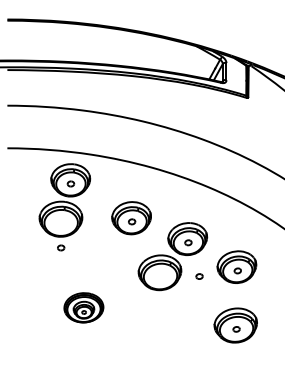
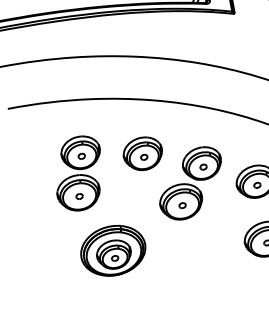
part: (64, 200) -> (78, 173), moved
part: (199, 276) -> (182, 205), moved
part: (83, 307) -> (112, 250), size x1.67

